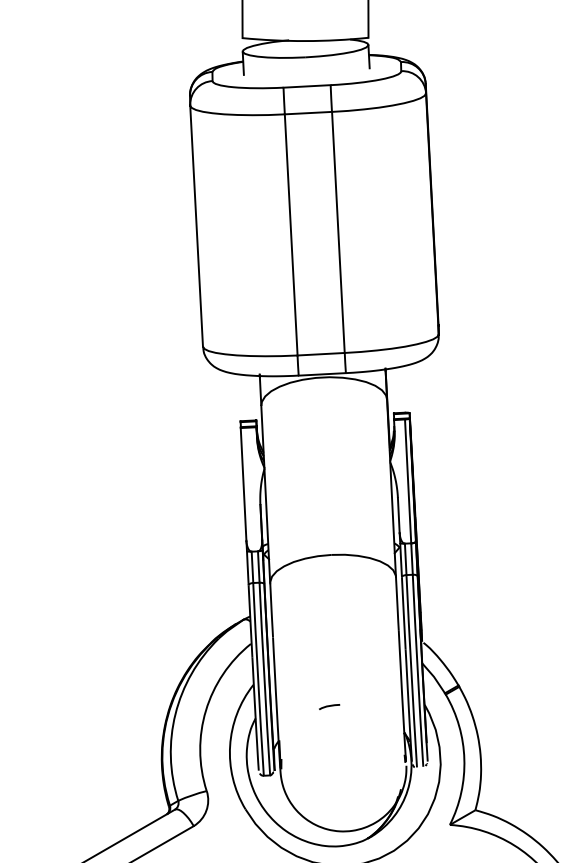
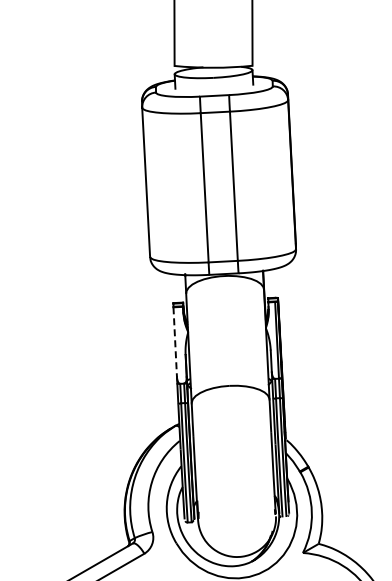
line: (244, 484) -> (175, 342), solid -> dashed
curve: (328, 706) -> (227, 479), removed

